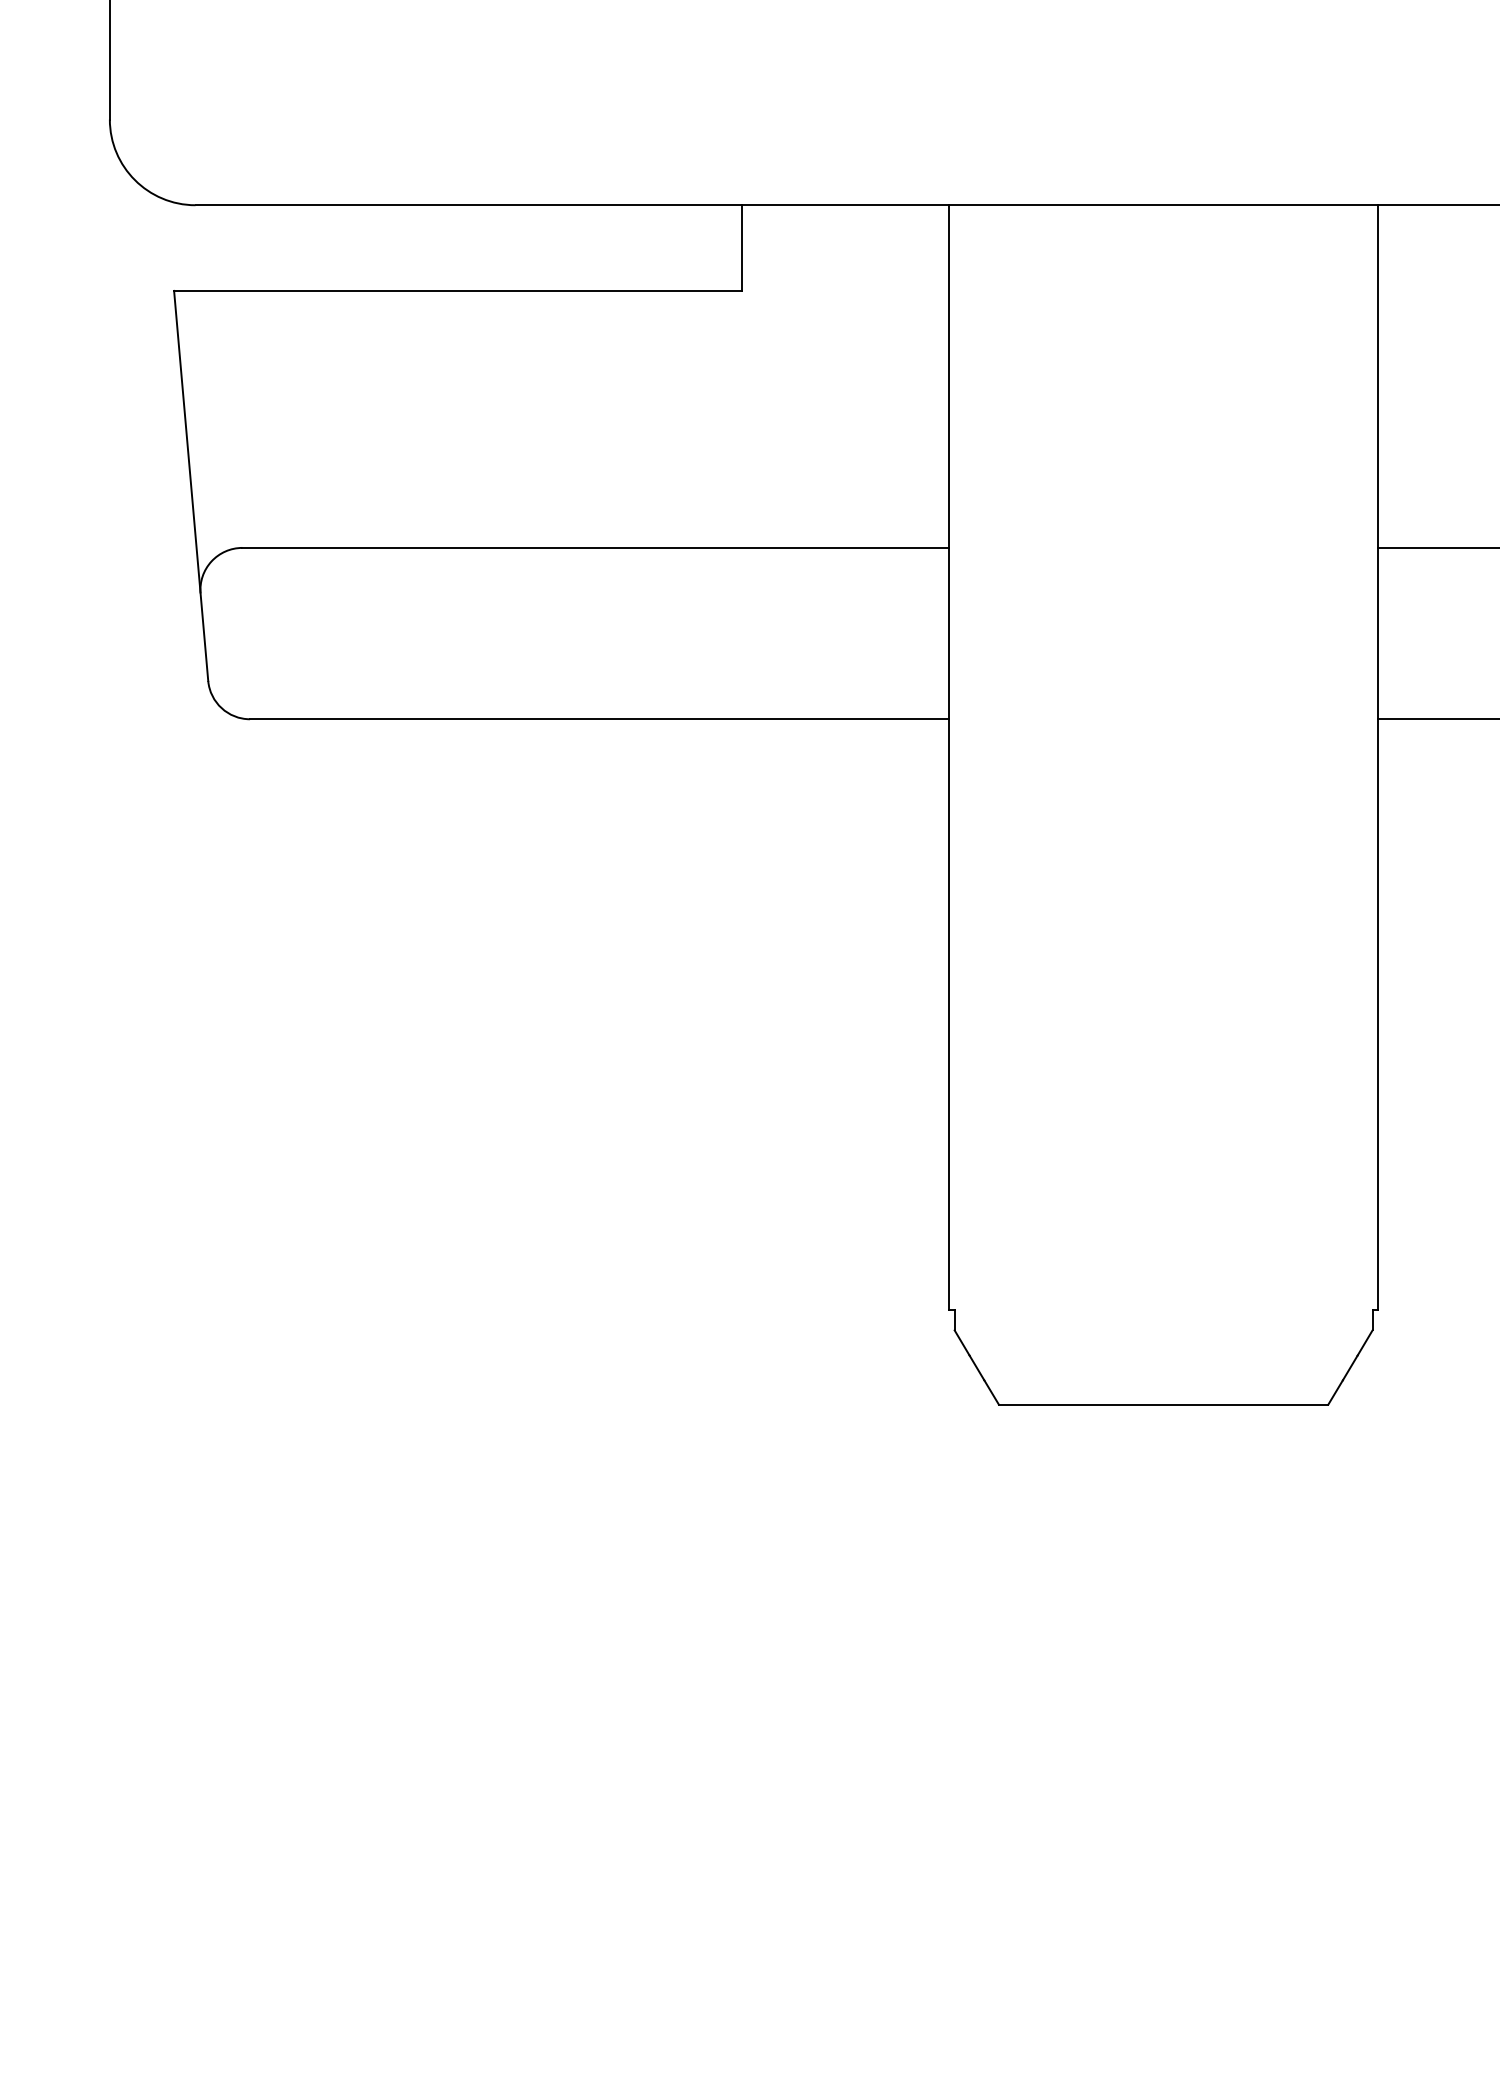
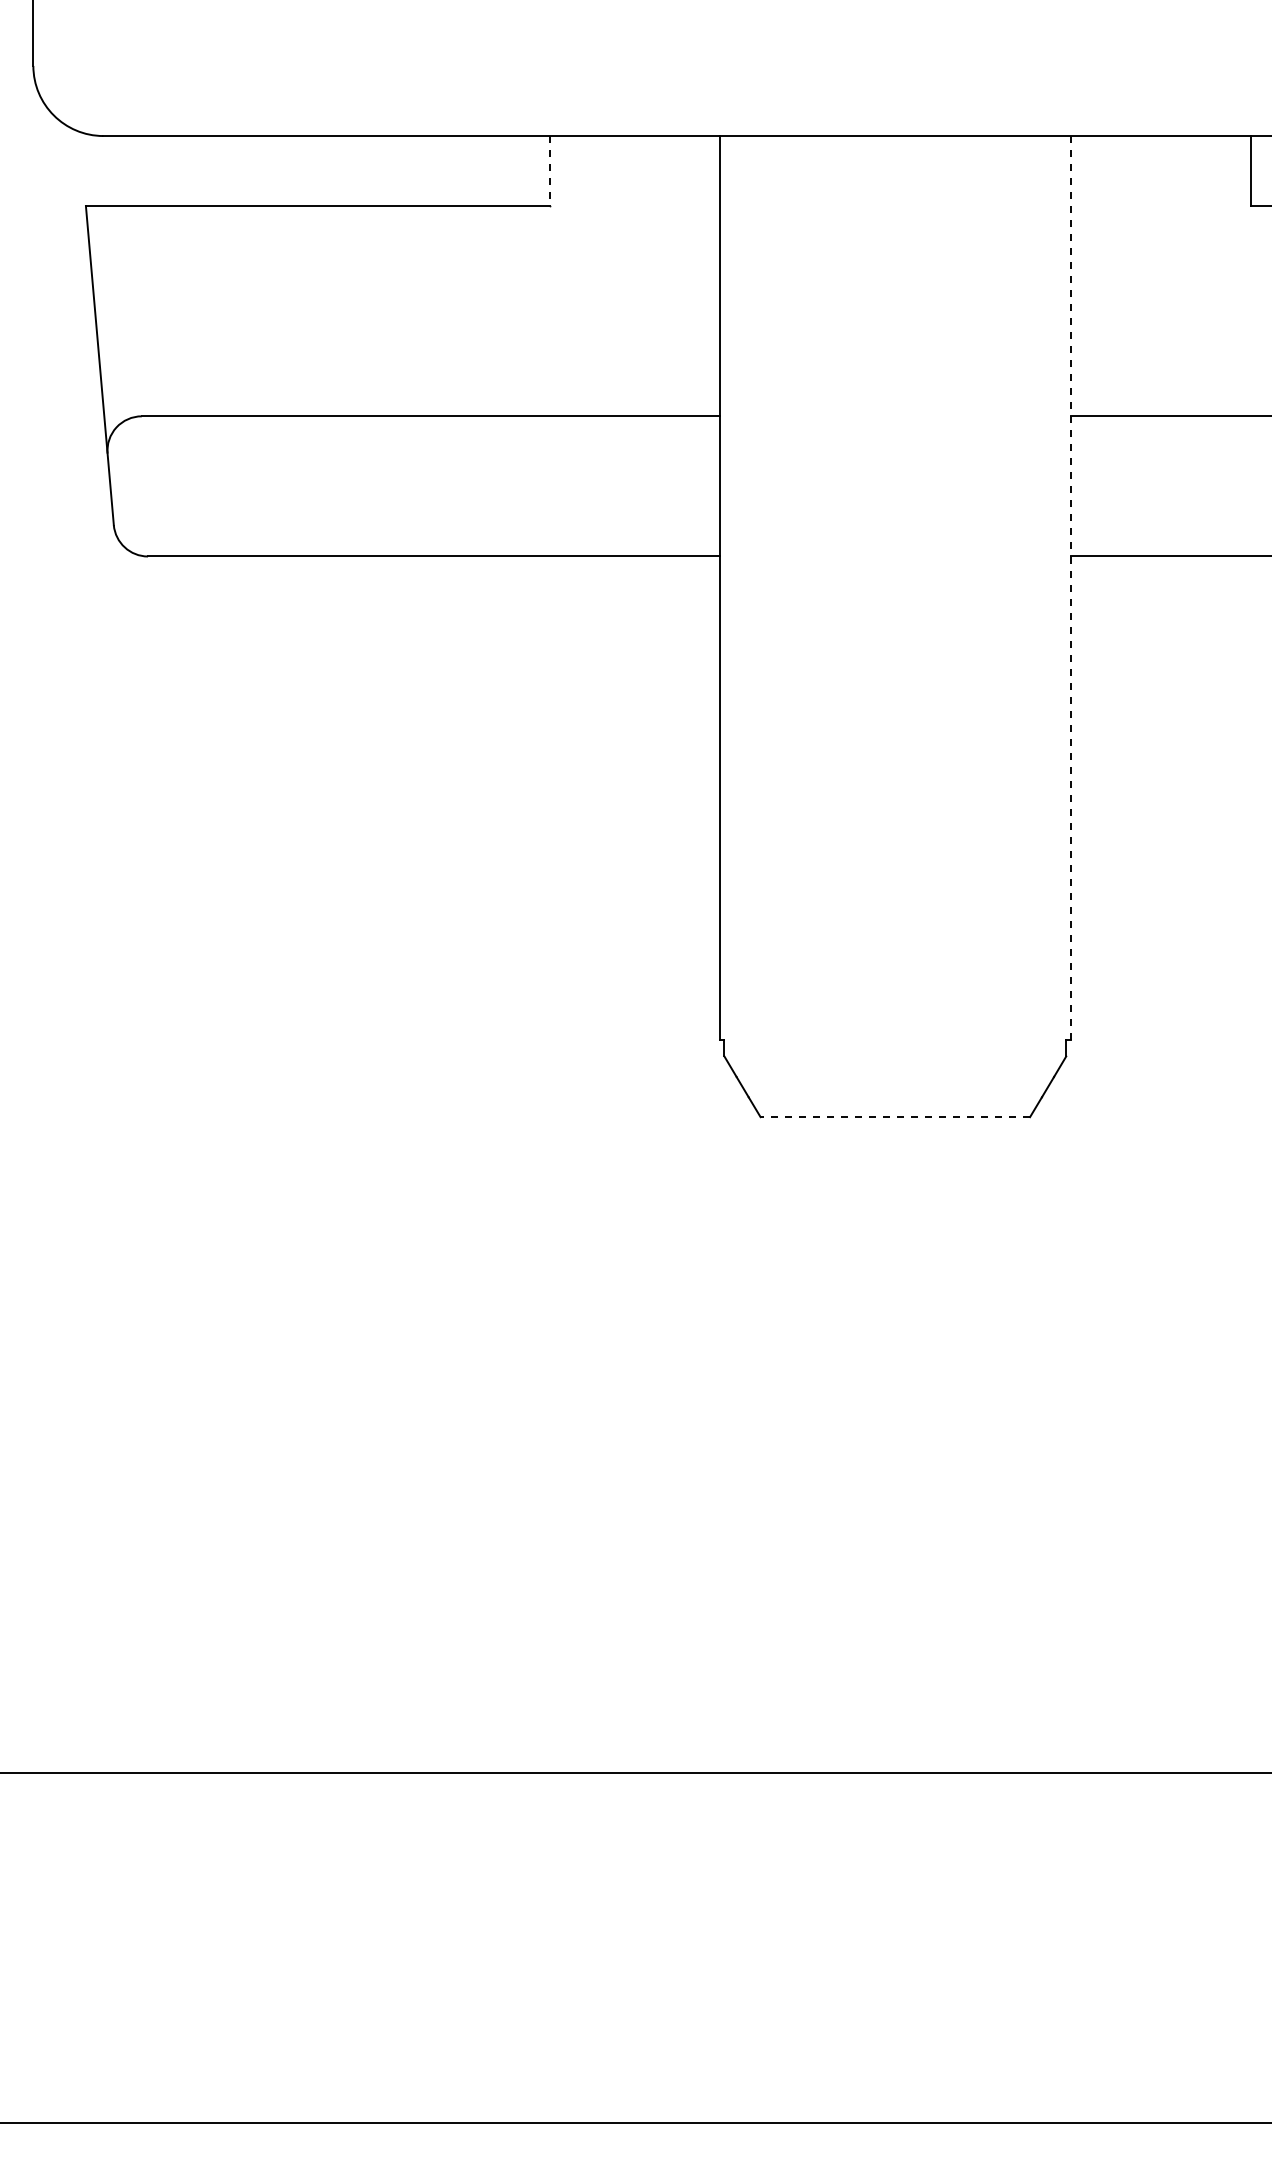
line: (742, 248) -> (550, 171), solid -> dashed
line: (1377, 757) -> (1070, 587), solid -> dashed
line: (1163, 1405) -> (895, 1117), solid -> dashed

